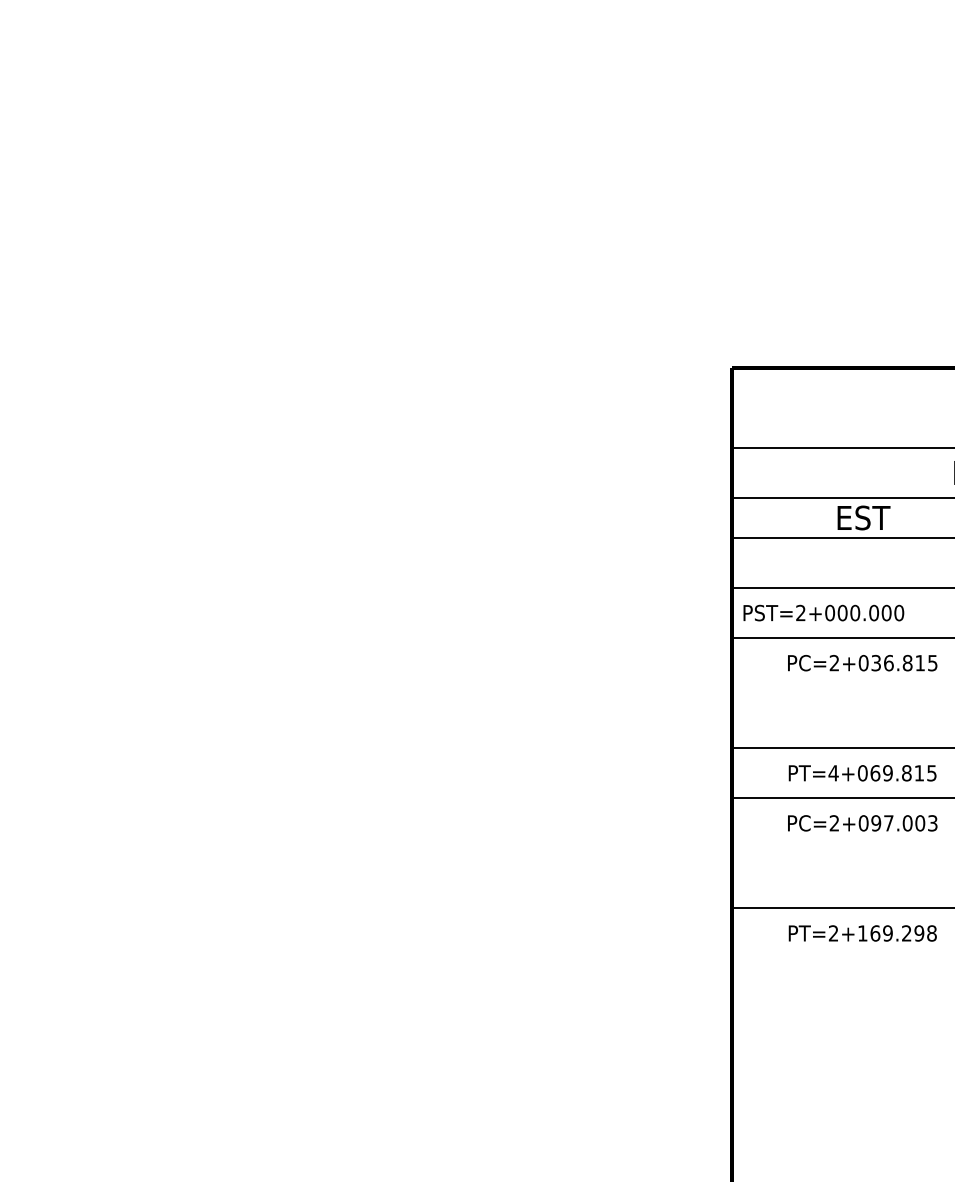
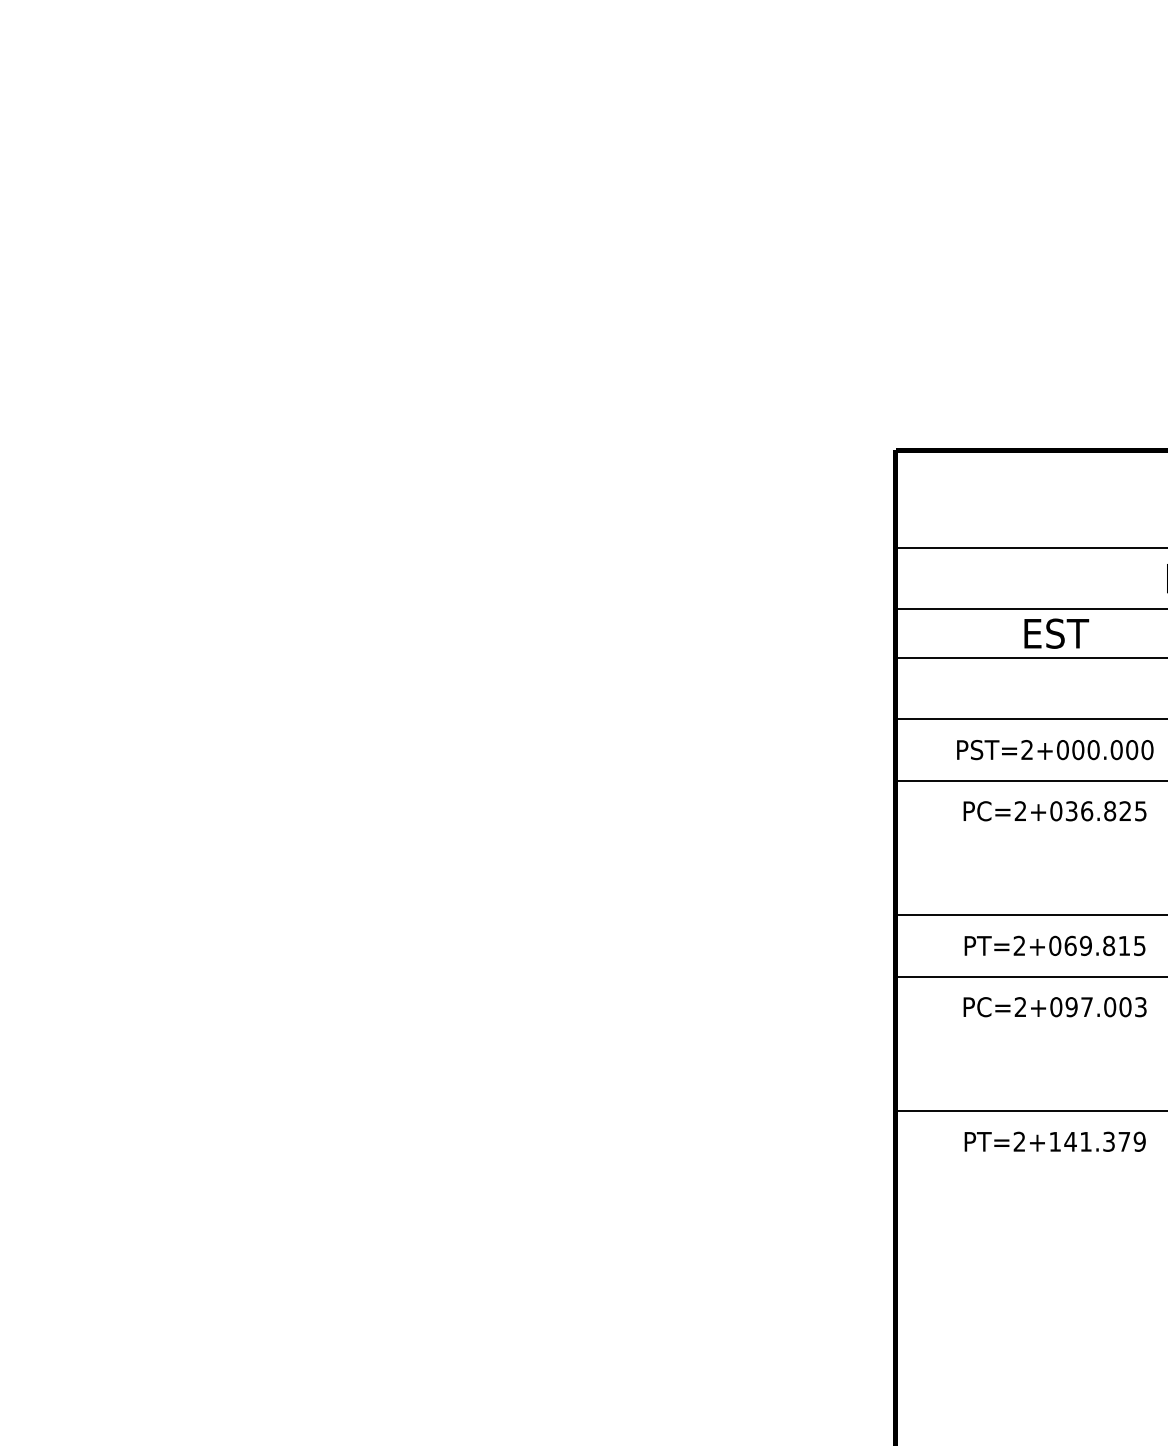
text: (823, 612) -> (1054, 749), moved
text: (919, 662) -> (1124, 810), PC=2+036.815 -> PC=2+036.825
text: (833, 773) -> (1019, 946), PT=4+069.815 -> PT=2+069.815
text: (903, 933) -> (1104, 1141), PT=2+169.298 -> PT=2+141.379

